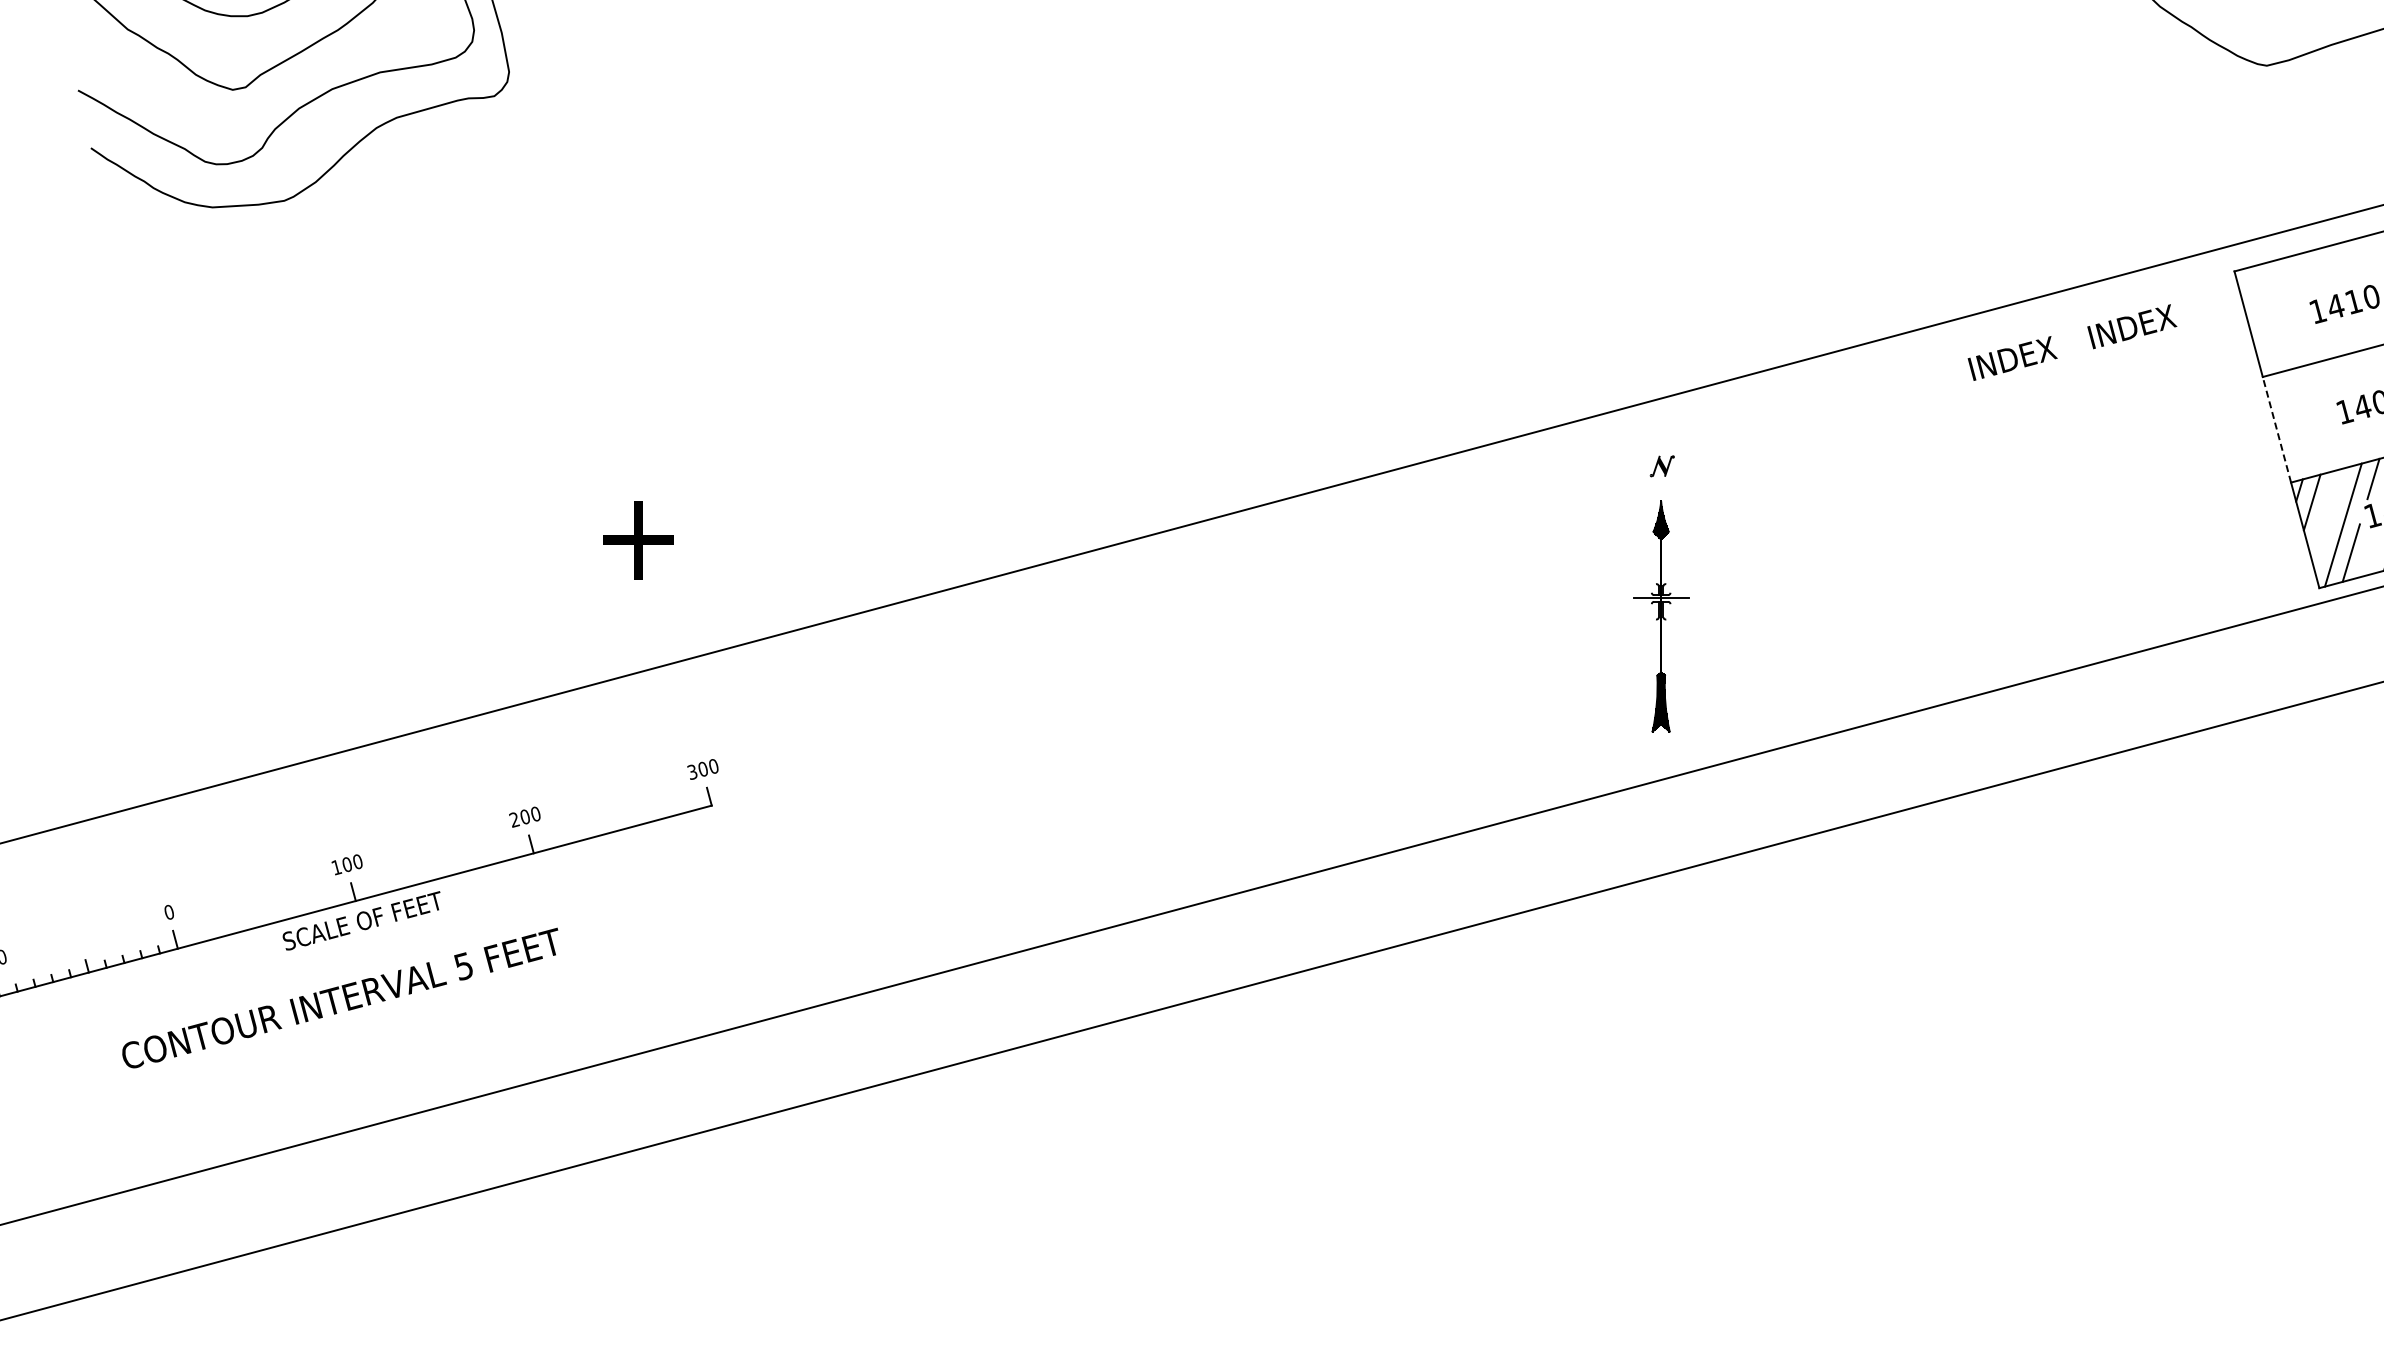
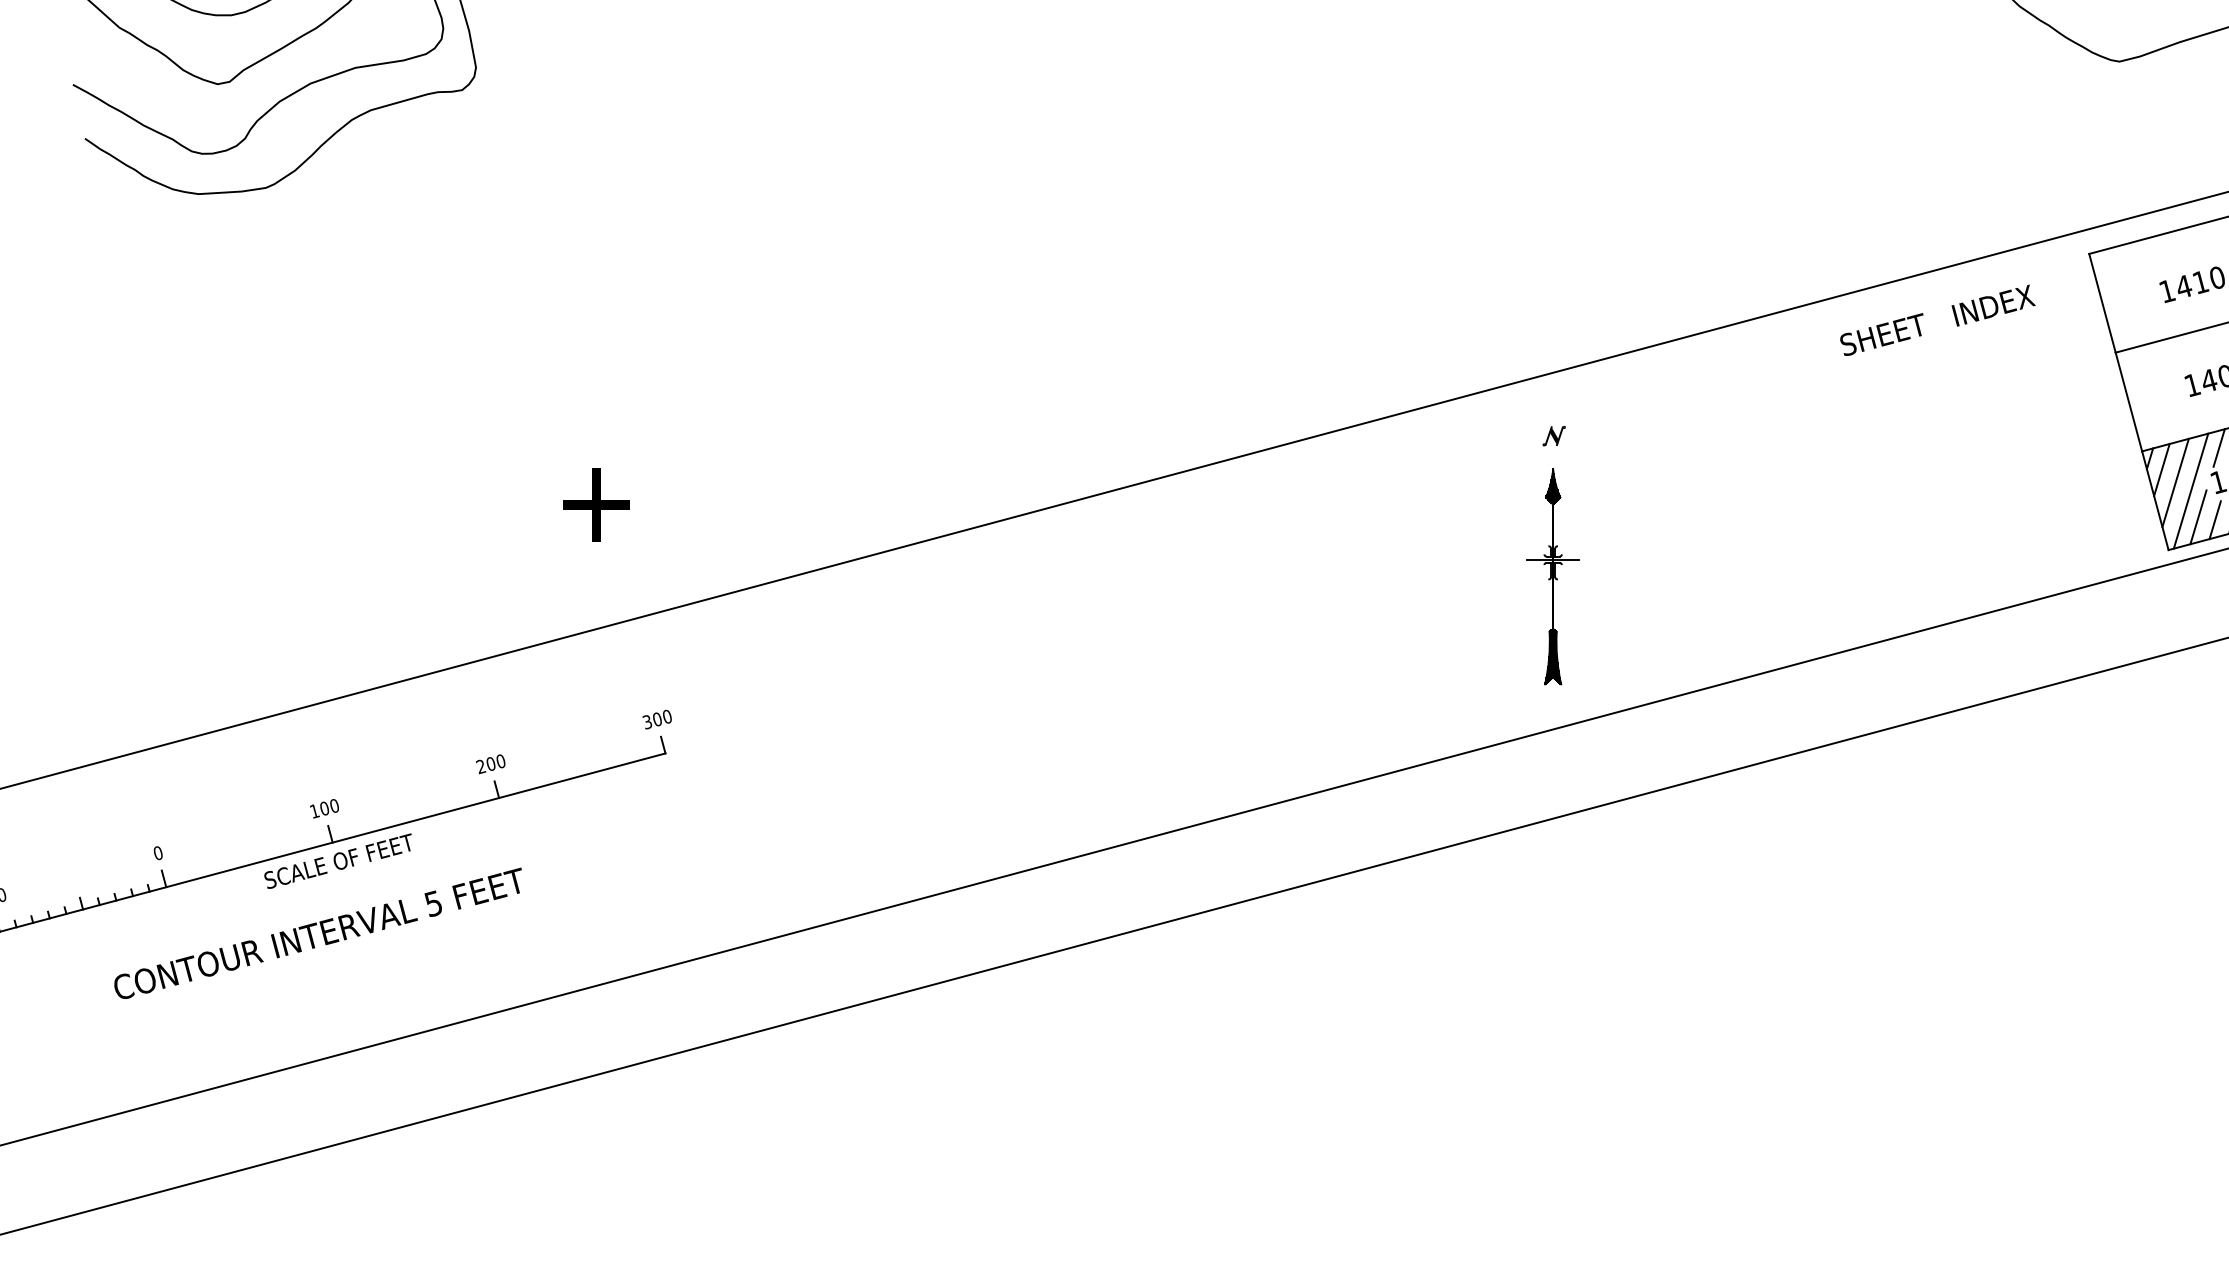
text: (2012, 357) -> (1881, 334), INDEX -> SHEET
line: (2276, 429) -> (2128, 401), dashed -> solid
line: (2326, 516) -> (2175, 483), added
line: (2369, 555) -> (2215, 519), added

